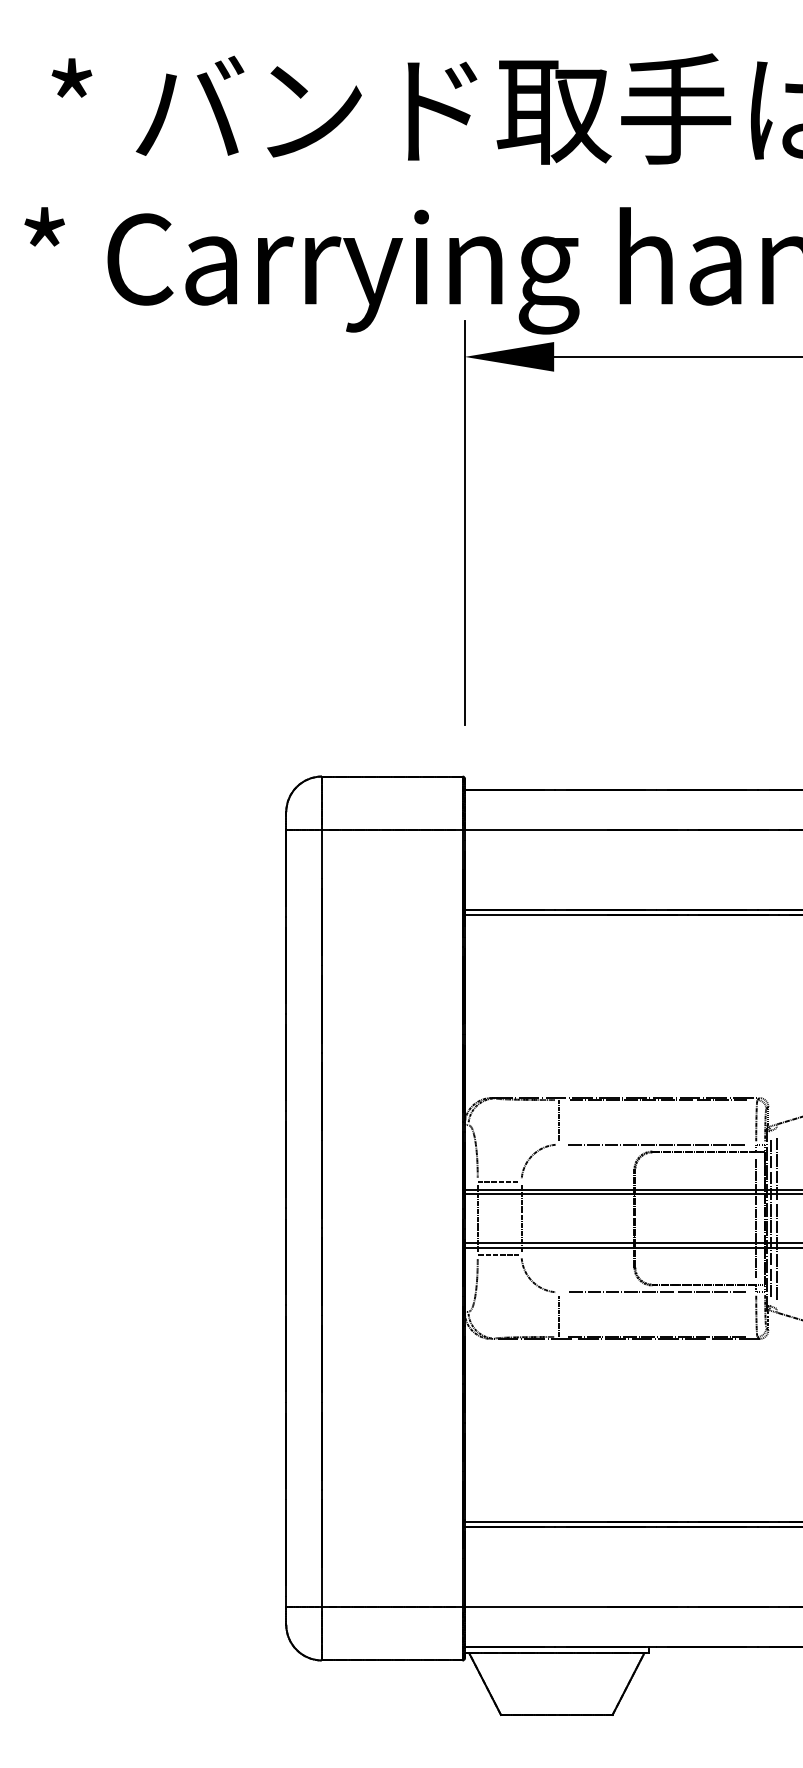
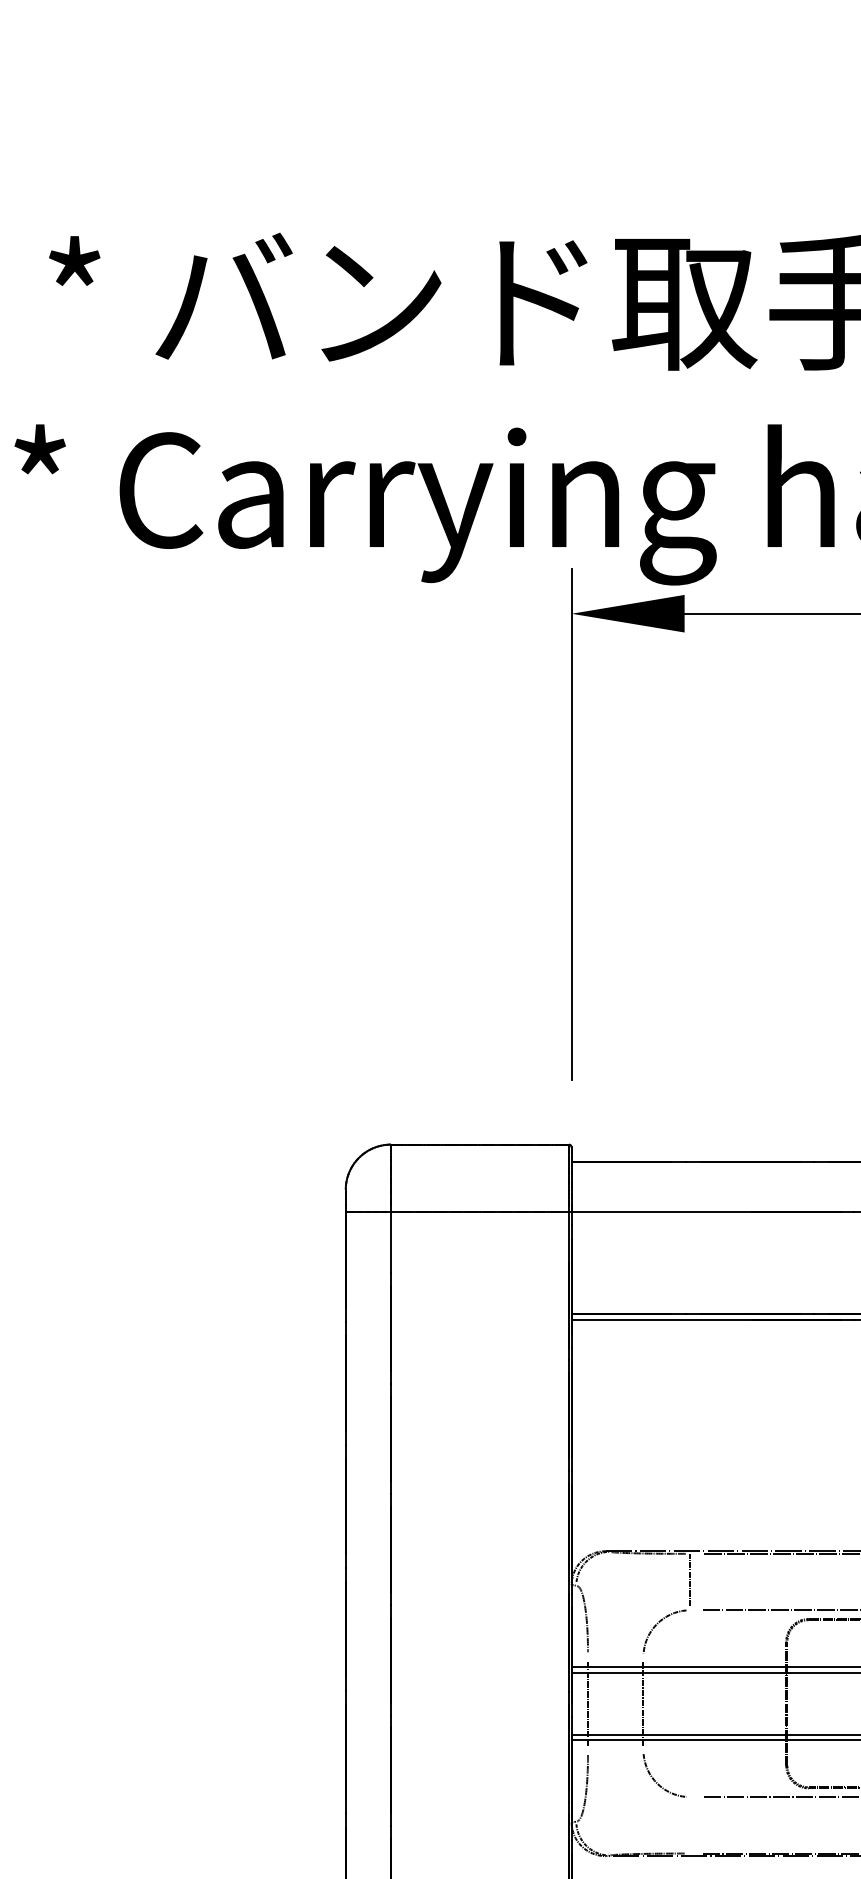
line: (498, 1181) -> (614, 1656), removed
line: (498, 1255) -> (614, 1750), removed
line: (558, 1315) -> (690, 1826), removed

